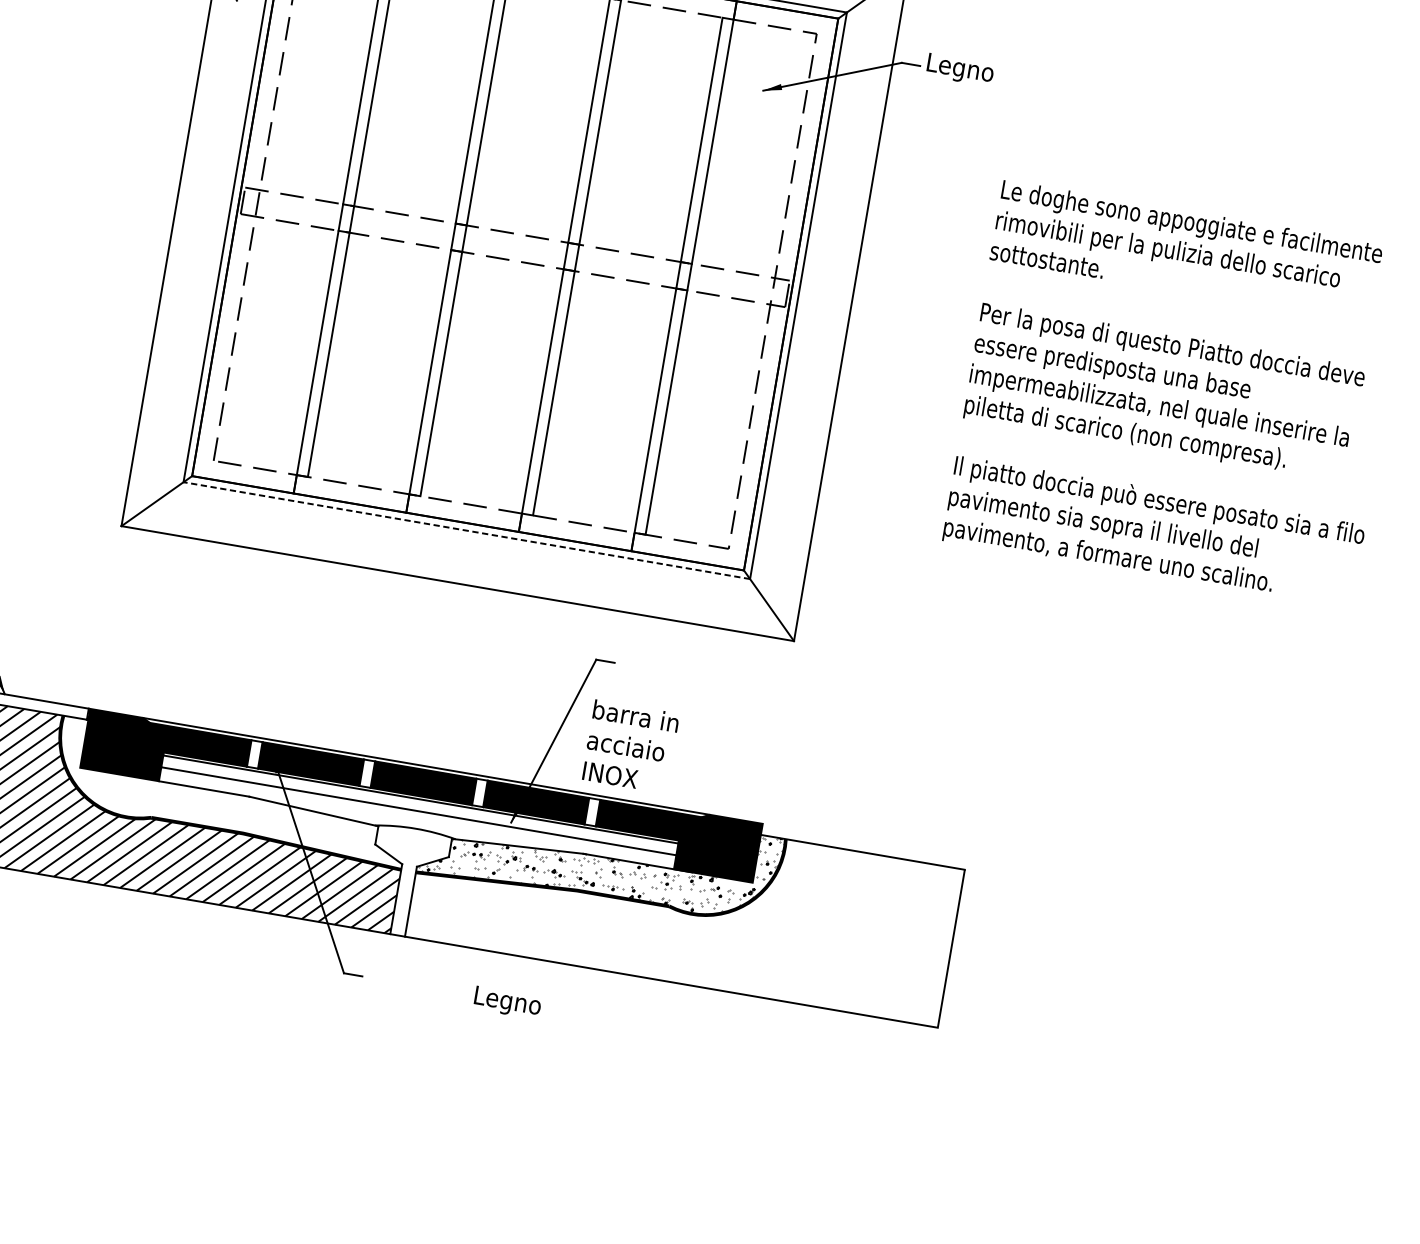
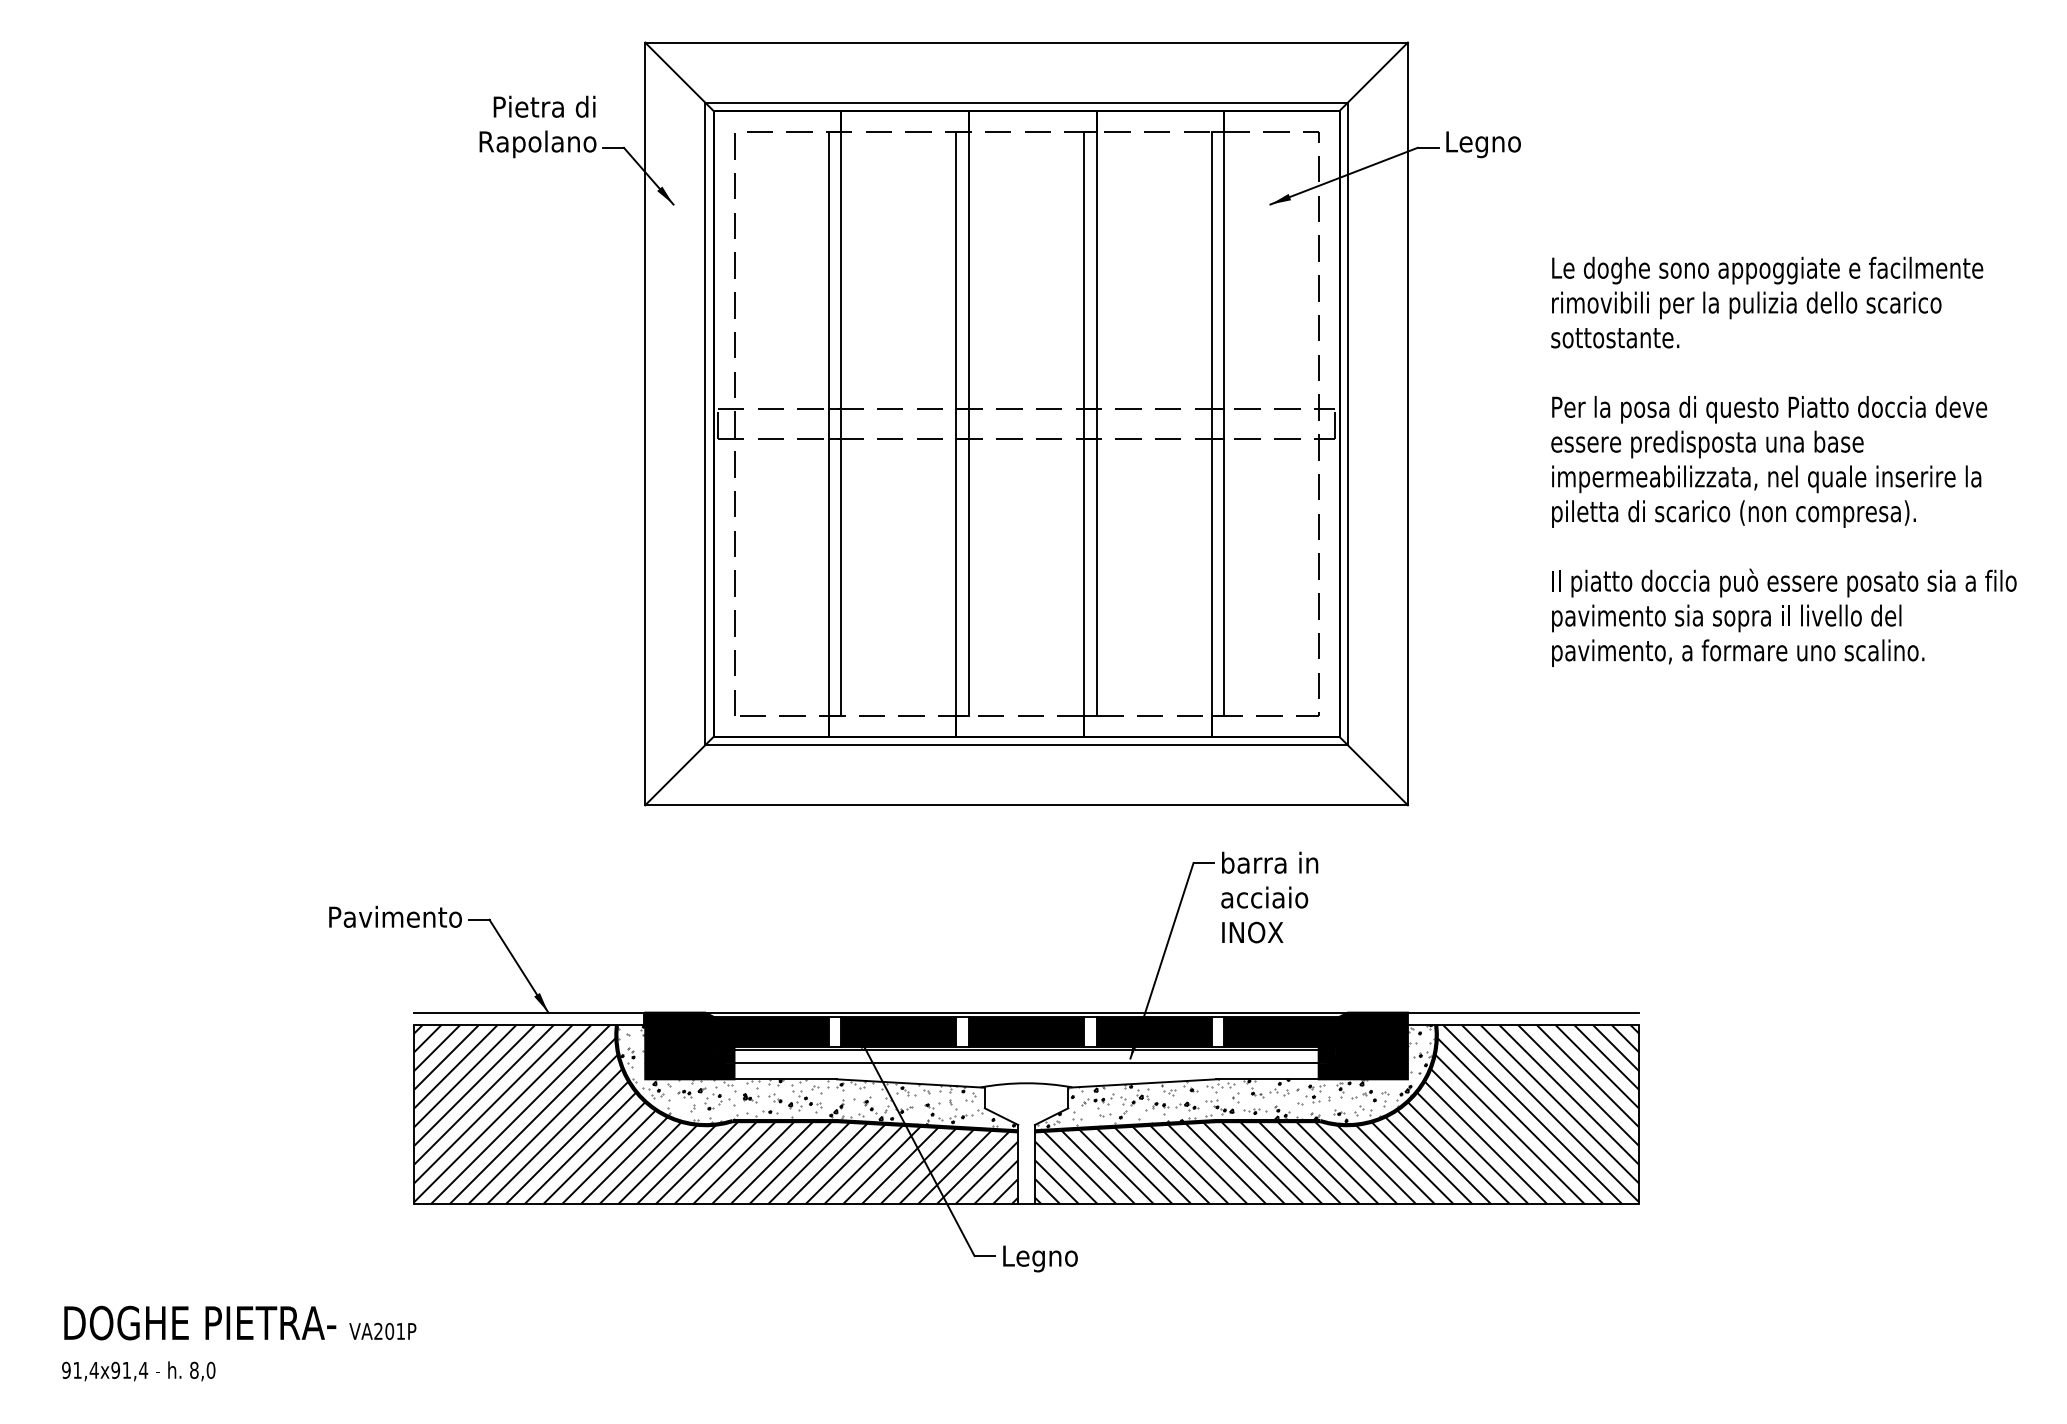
line: (466, 530) -> (1026, 745), dashed -> solid
text: (630, 746) -> (1269, 897), moved
hatch: (230, 790) -> (815, 1076), added
line: (864, 841) -> (1523, 1012), added
hatch: (684, 902) -> (1336, 1114), added
text: (507, 1002) -> (1040, 1258), moved

